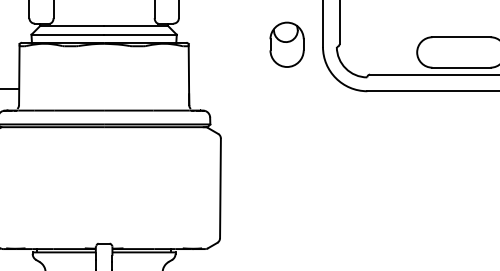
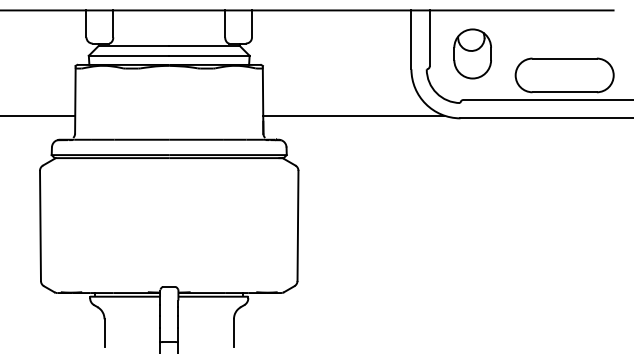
part: (286, 44) -> (472, 53), moved
line: (270, 88) -> (353, 115), added

